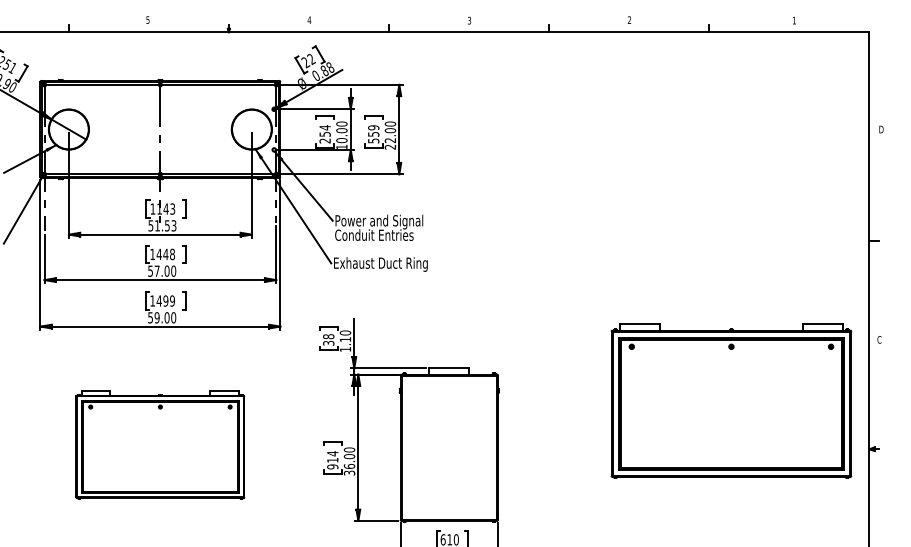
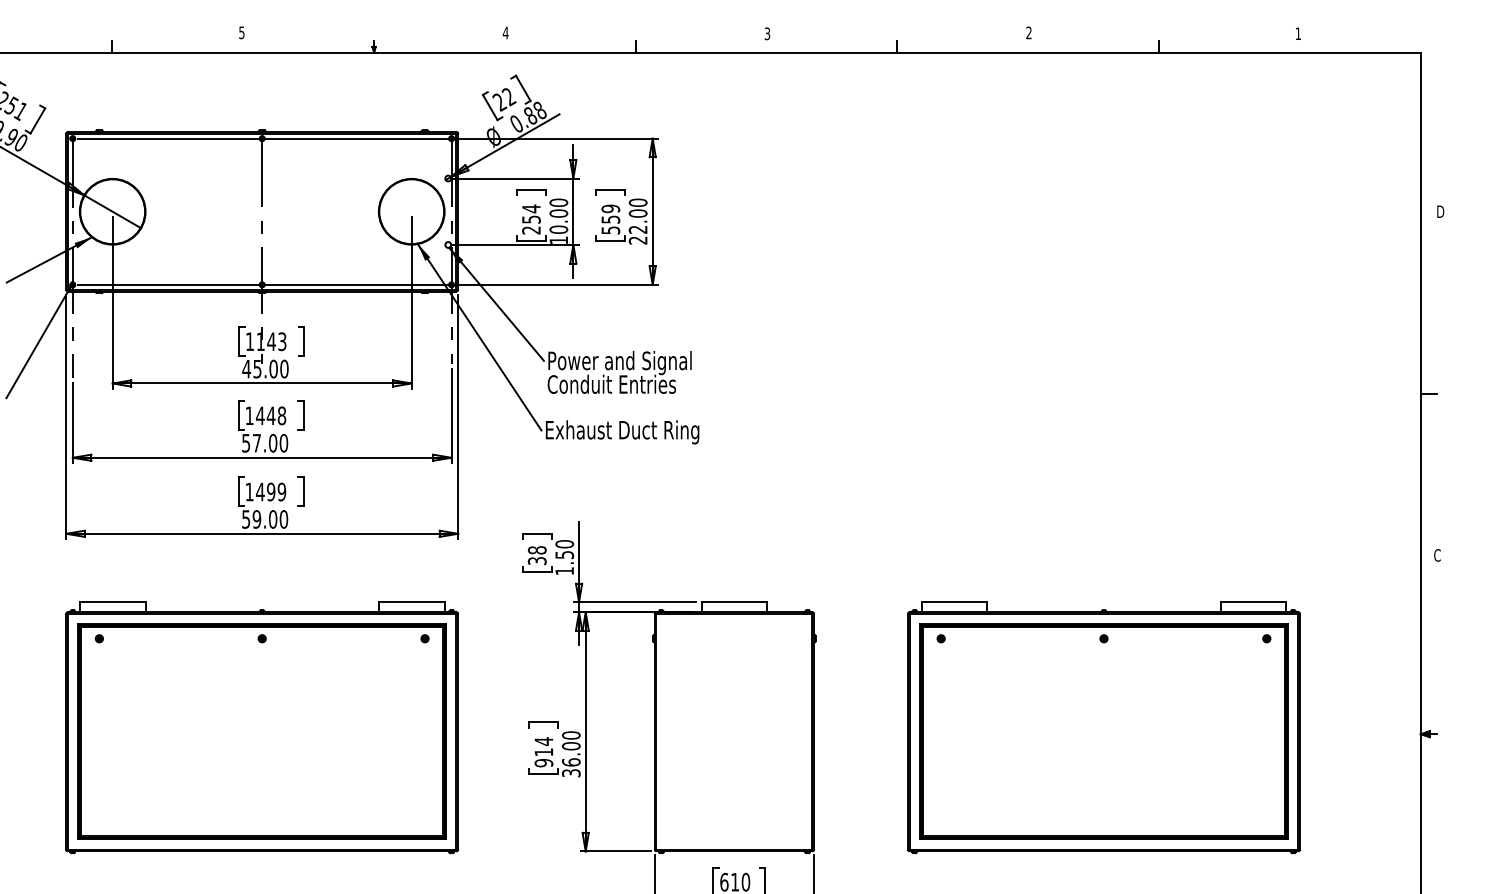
text: (162, 225) -> (265, 368), 51.53 -> 45.00
text: (345, 339) -> (564, 554), 1.10 -> 1.50
part: (731, 400) -> (1104, 726), moved
part: (160, 444) -> (262, 726), size x1.43

